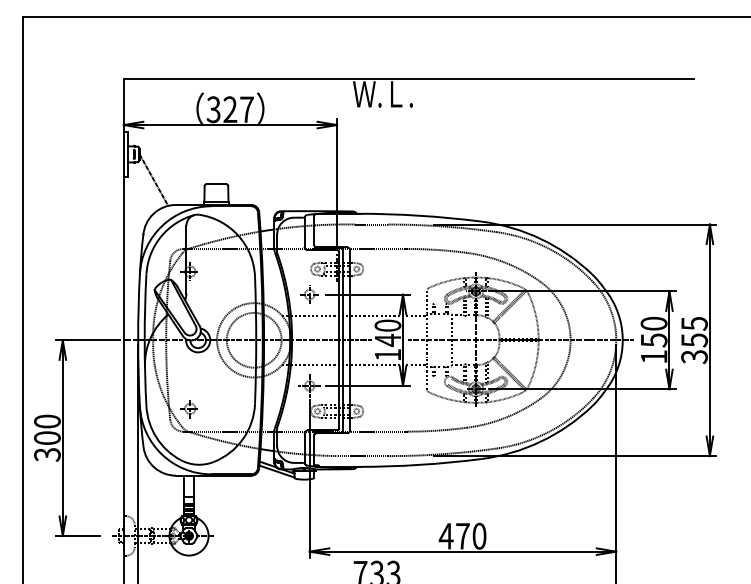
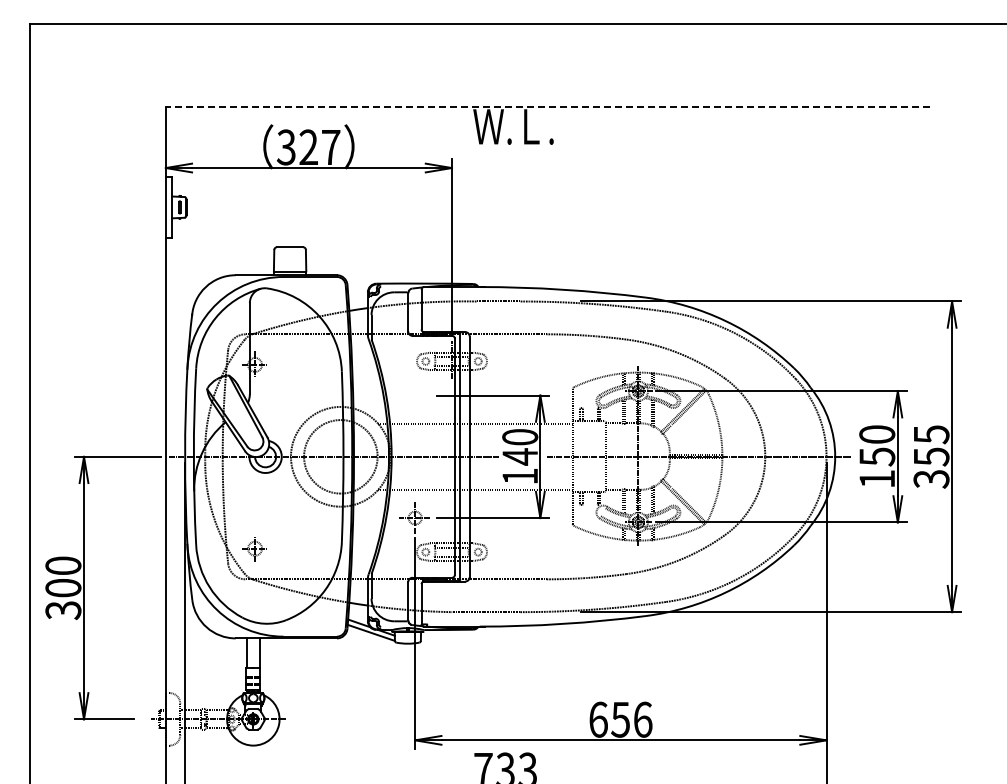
line: (408, 79) -> (547, 106), solid -> dashed
line: (154, 179) -> (206, 241), removed
part: (309, 294) -> (414, 395), removed
text: (462, 536) -> (620, 719), 470 -> 656

